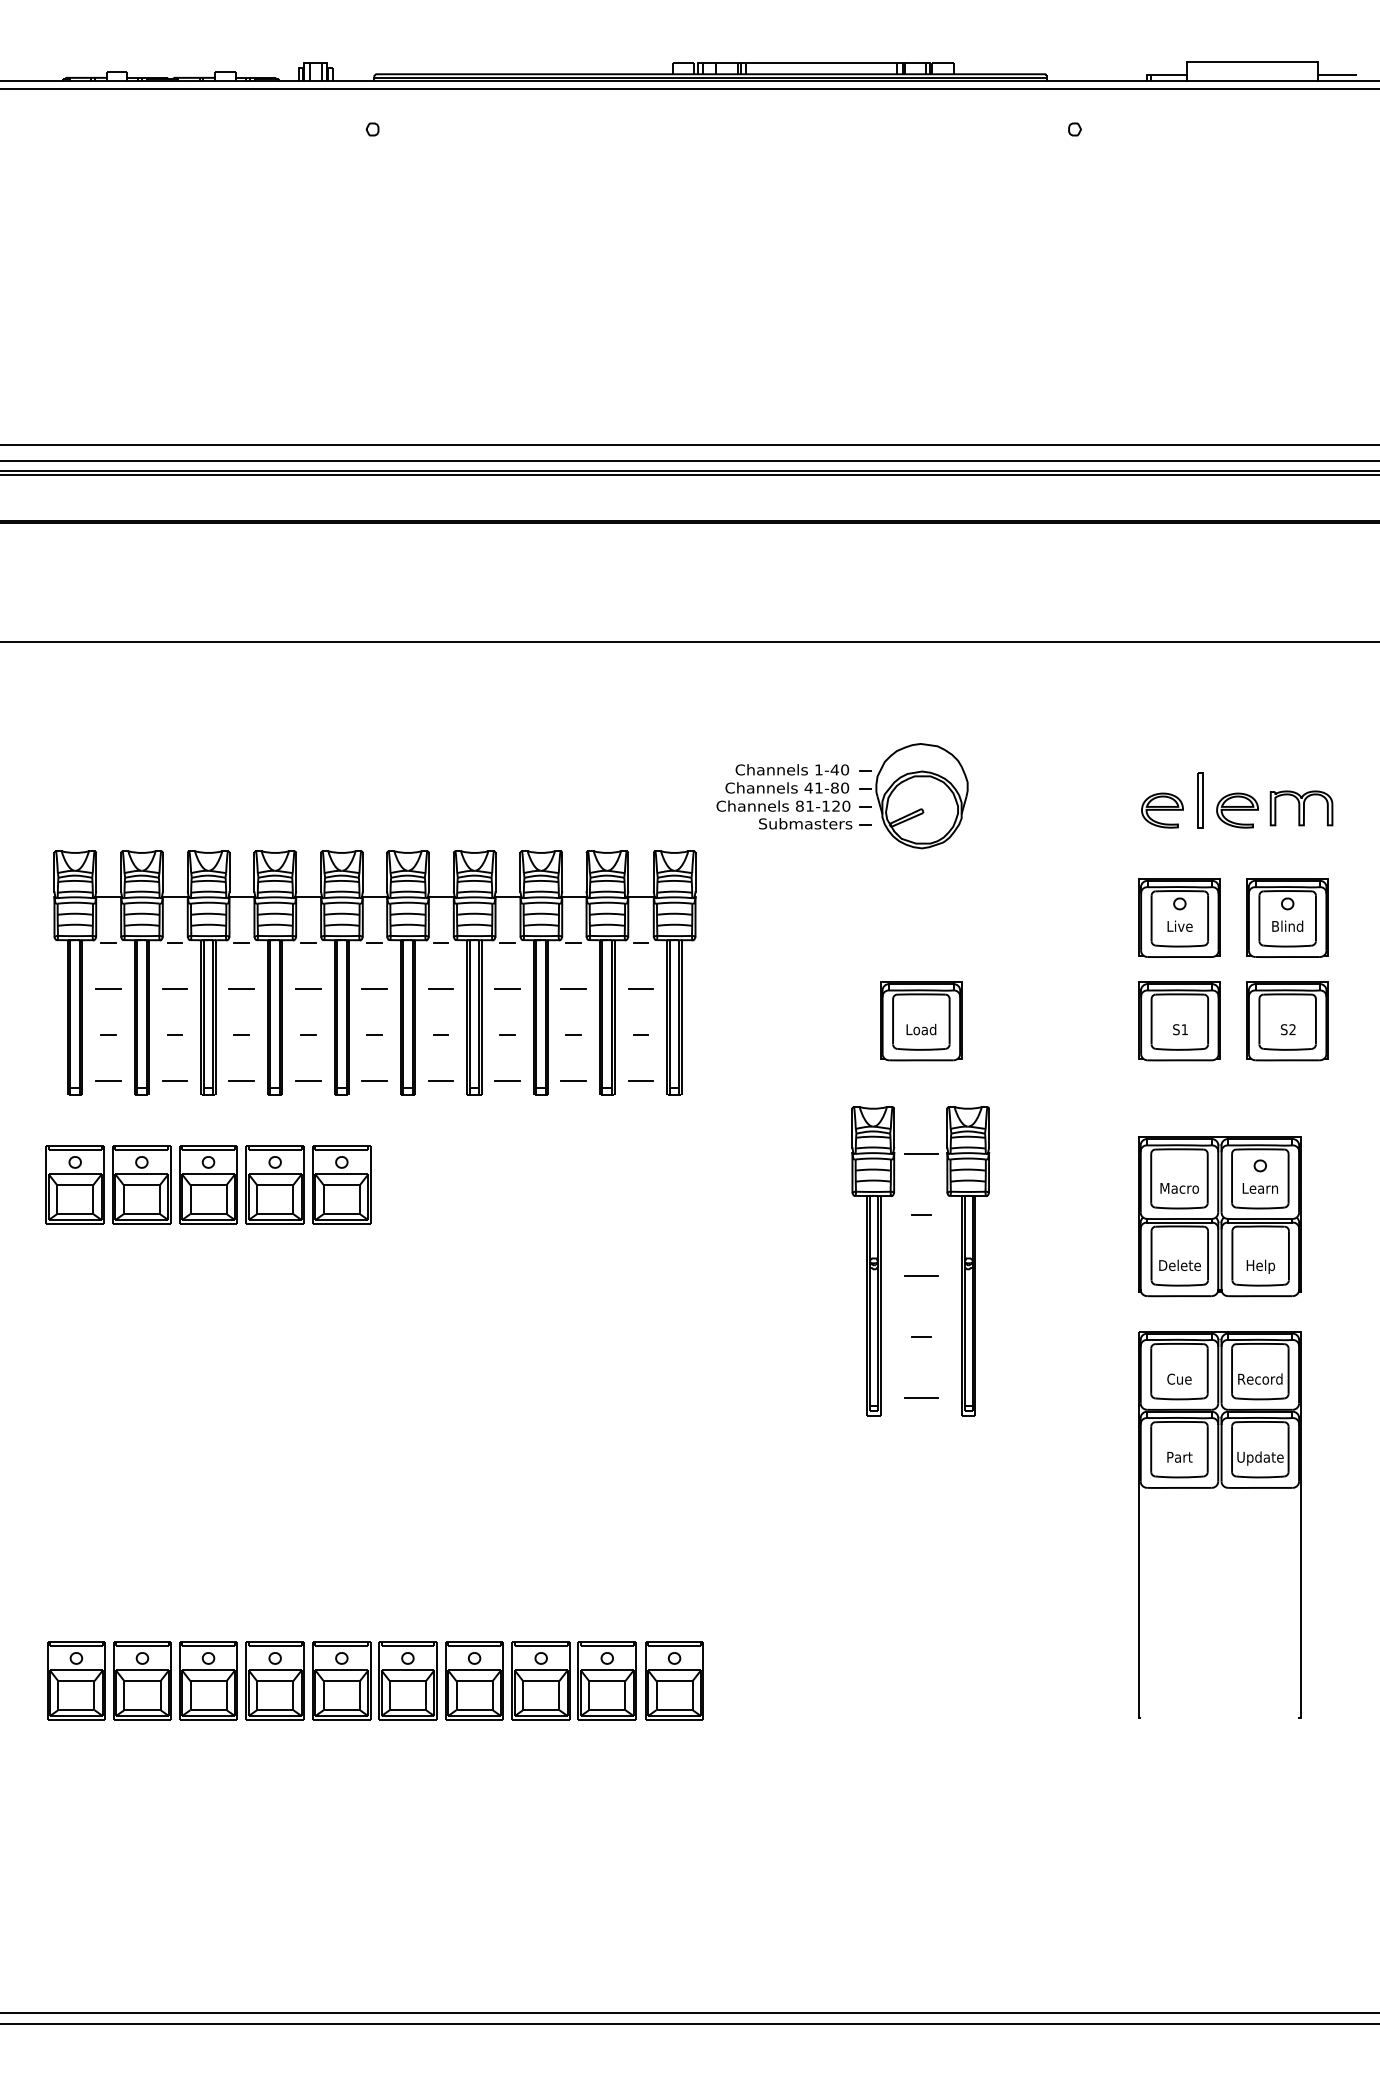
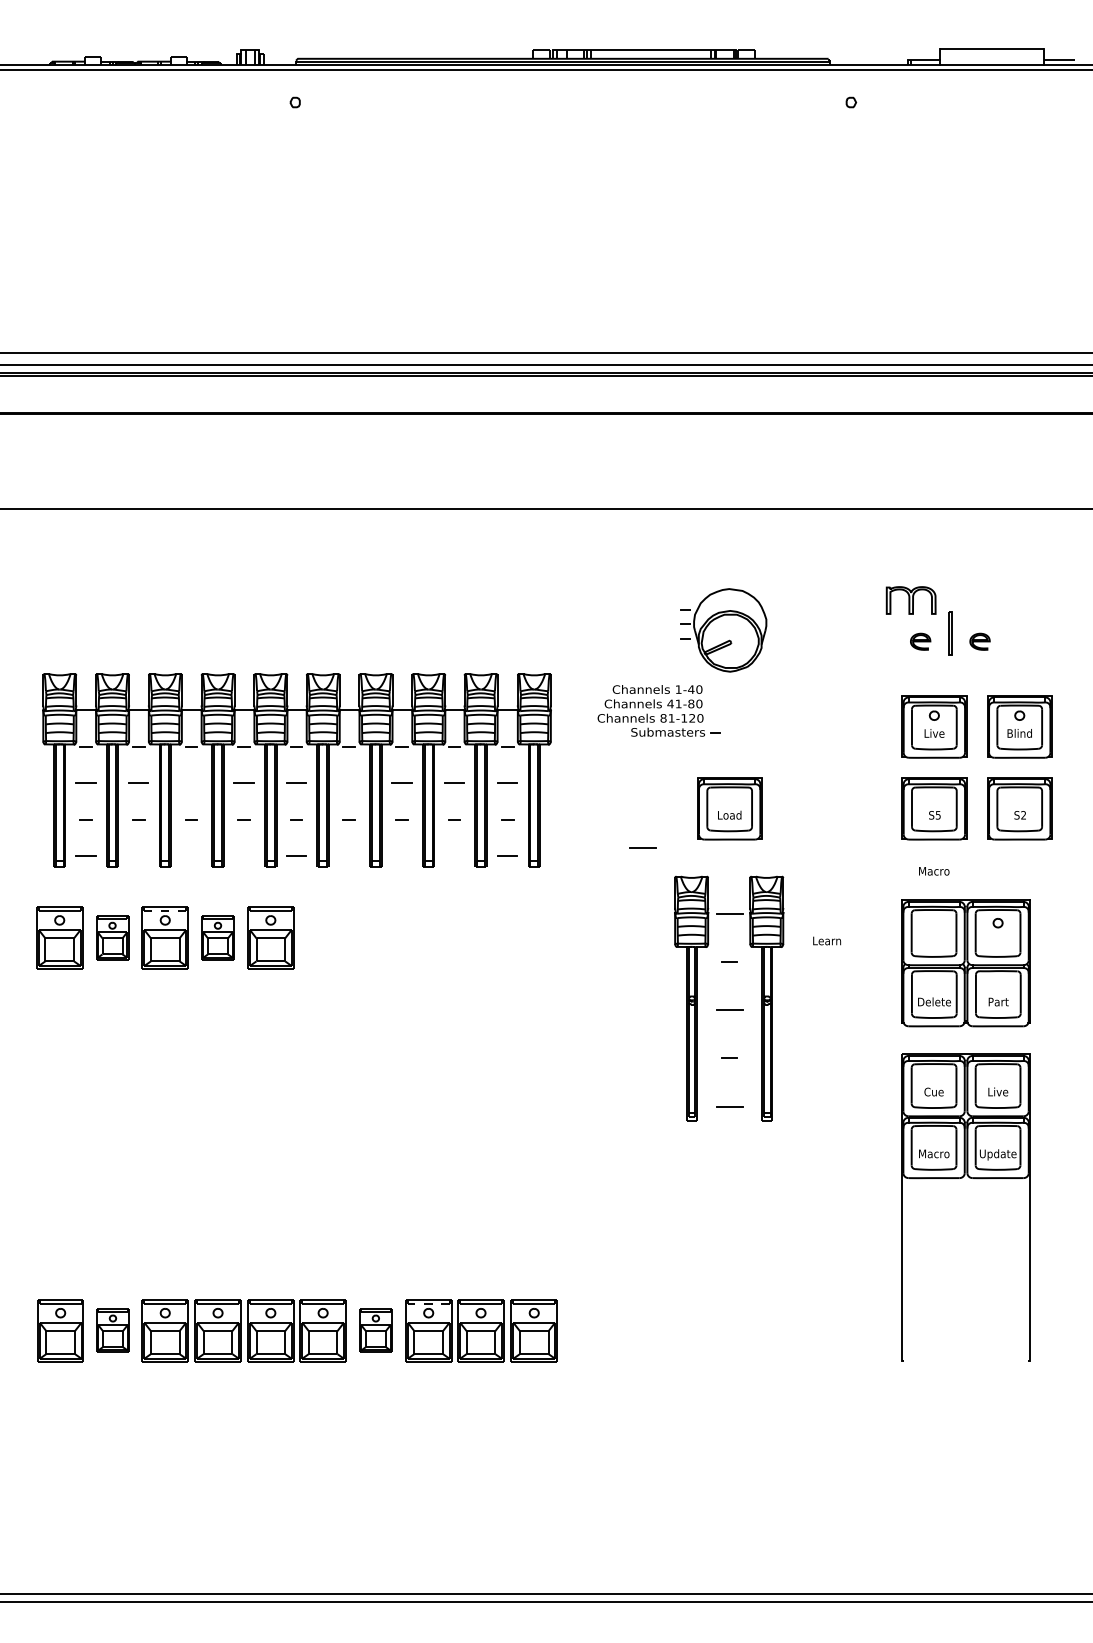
part: (793, 796) -> (658, 710), moved
part: (1301, 808) -> (911, 600), moved
part: (1162, 810) -> (920, 641), size x0.6
part: (1237, 810) -> (980, 641), size x0.6
line: (241, 989) -> (191, 783), removed
line: (440, 989) -> (348, 783), removed
text: (1184, 1029) -> (938, 815), S1 -> S5
line: (812, 1070) -> (643, 847), added
line: (174, 1081) -> (138, 856), removed
line: (241, 1081) -> (191, 856), removed
line: (307, 1081) -> (243, 856), removed
line: (440, 1081) -> (348, 856), removed
line: (507, 1081) -> (401, 856), removed
line: (573, 1081) -> (454, 856), removed
line: (208, 1150) -> (165, 910), solid -> dashed
part: (141, 1184) -> (112, 937), size x0.7
part: (274, 1184) -> (217, 937), size x0.7
text: (1179, 1188) -> (934, 871), moved
text: (1259, 1188) -> (826, 941), moved
text: (1260, 1266) -> (998, 1002), Help -> Part
text: (1260, 1378) -> (998, 1091), Record -> Live
text: (1179, 1456) -> (934, 1153), Part -> Macro
line: (540, 1646) -> (428, 1303), solid -> dashed
part: (142, 1680) -> (112, 1330), size x0.7
part: (474, 1680) -> (375, 1330), size x0.7

